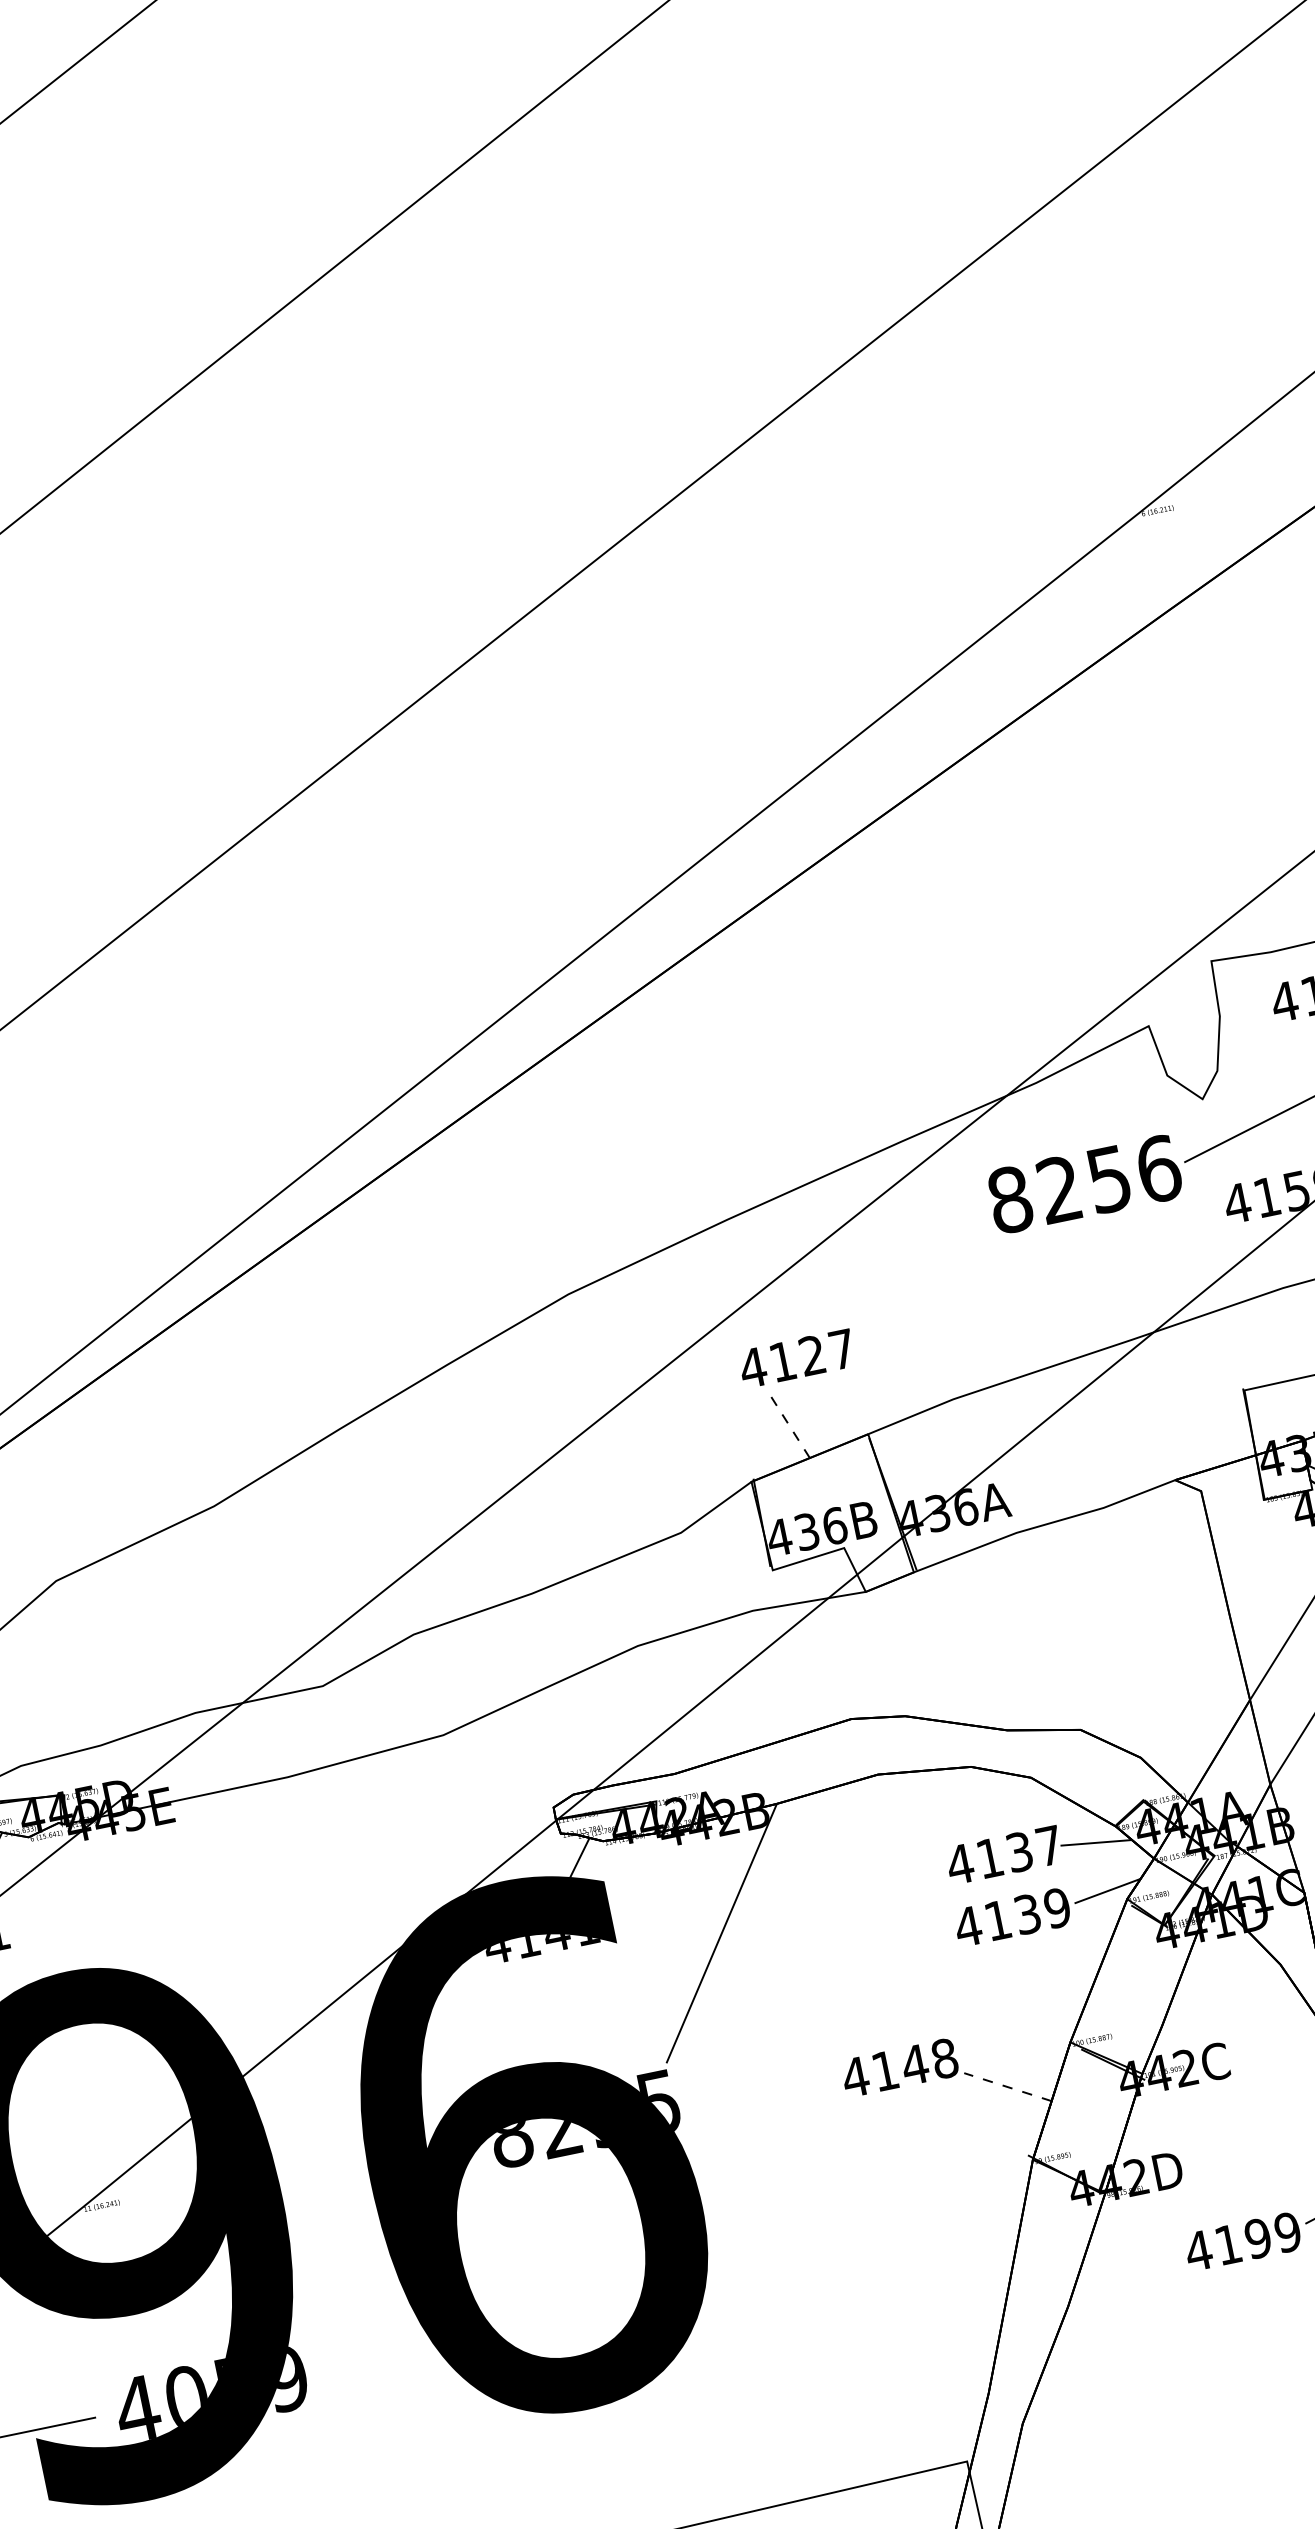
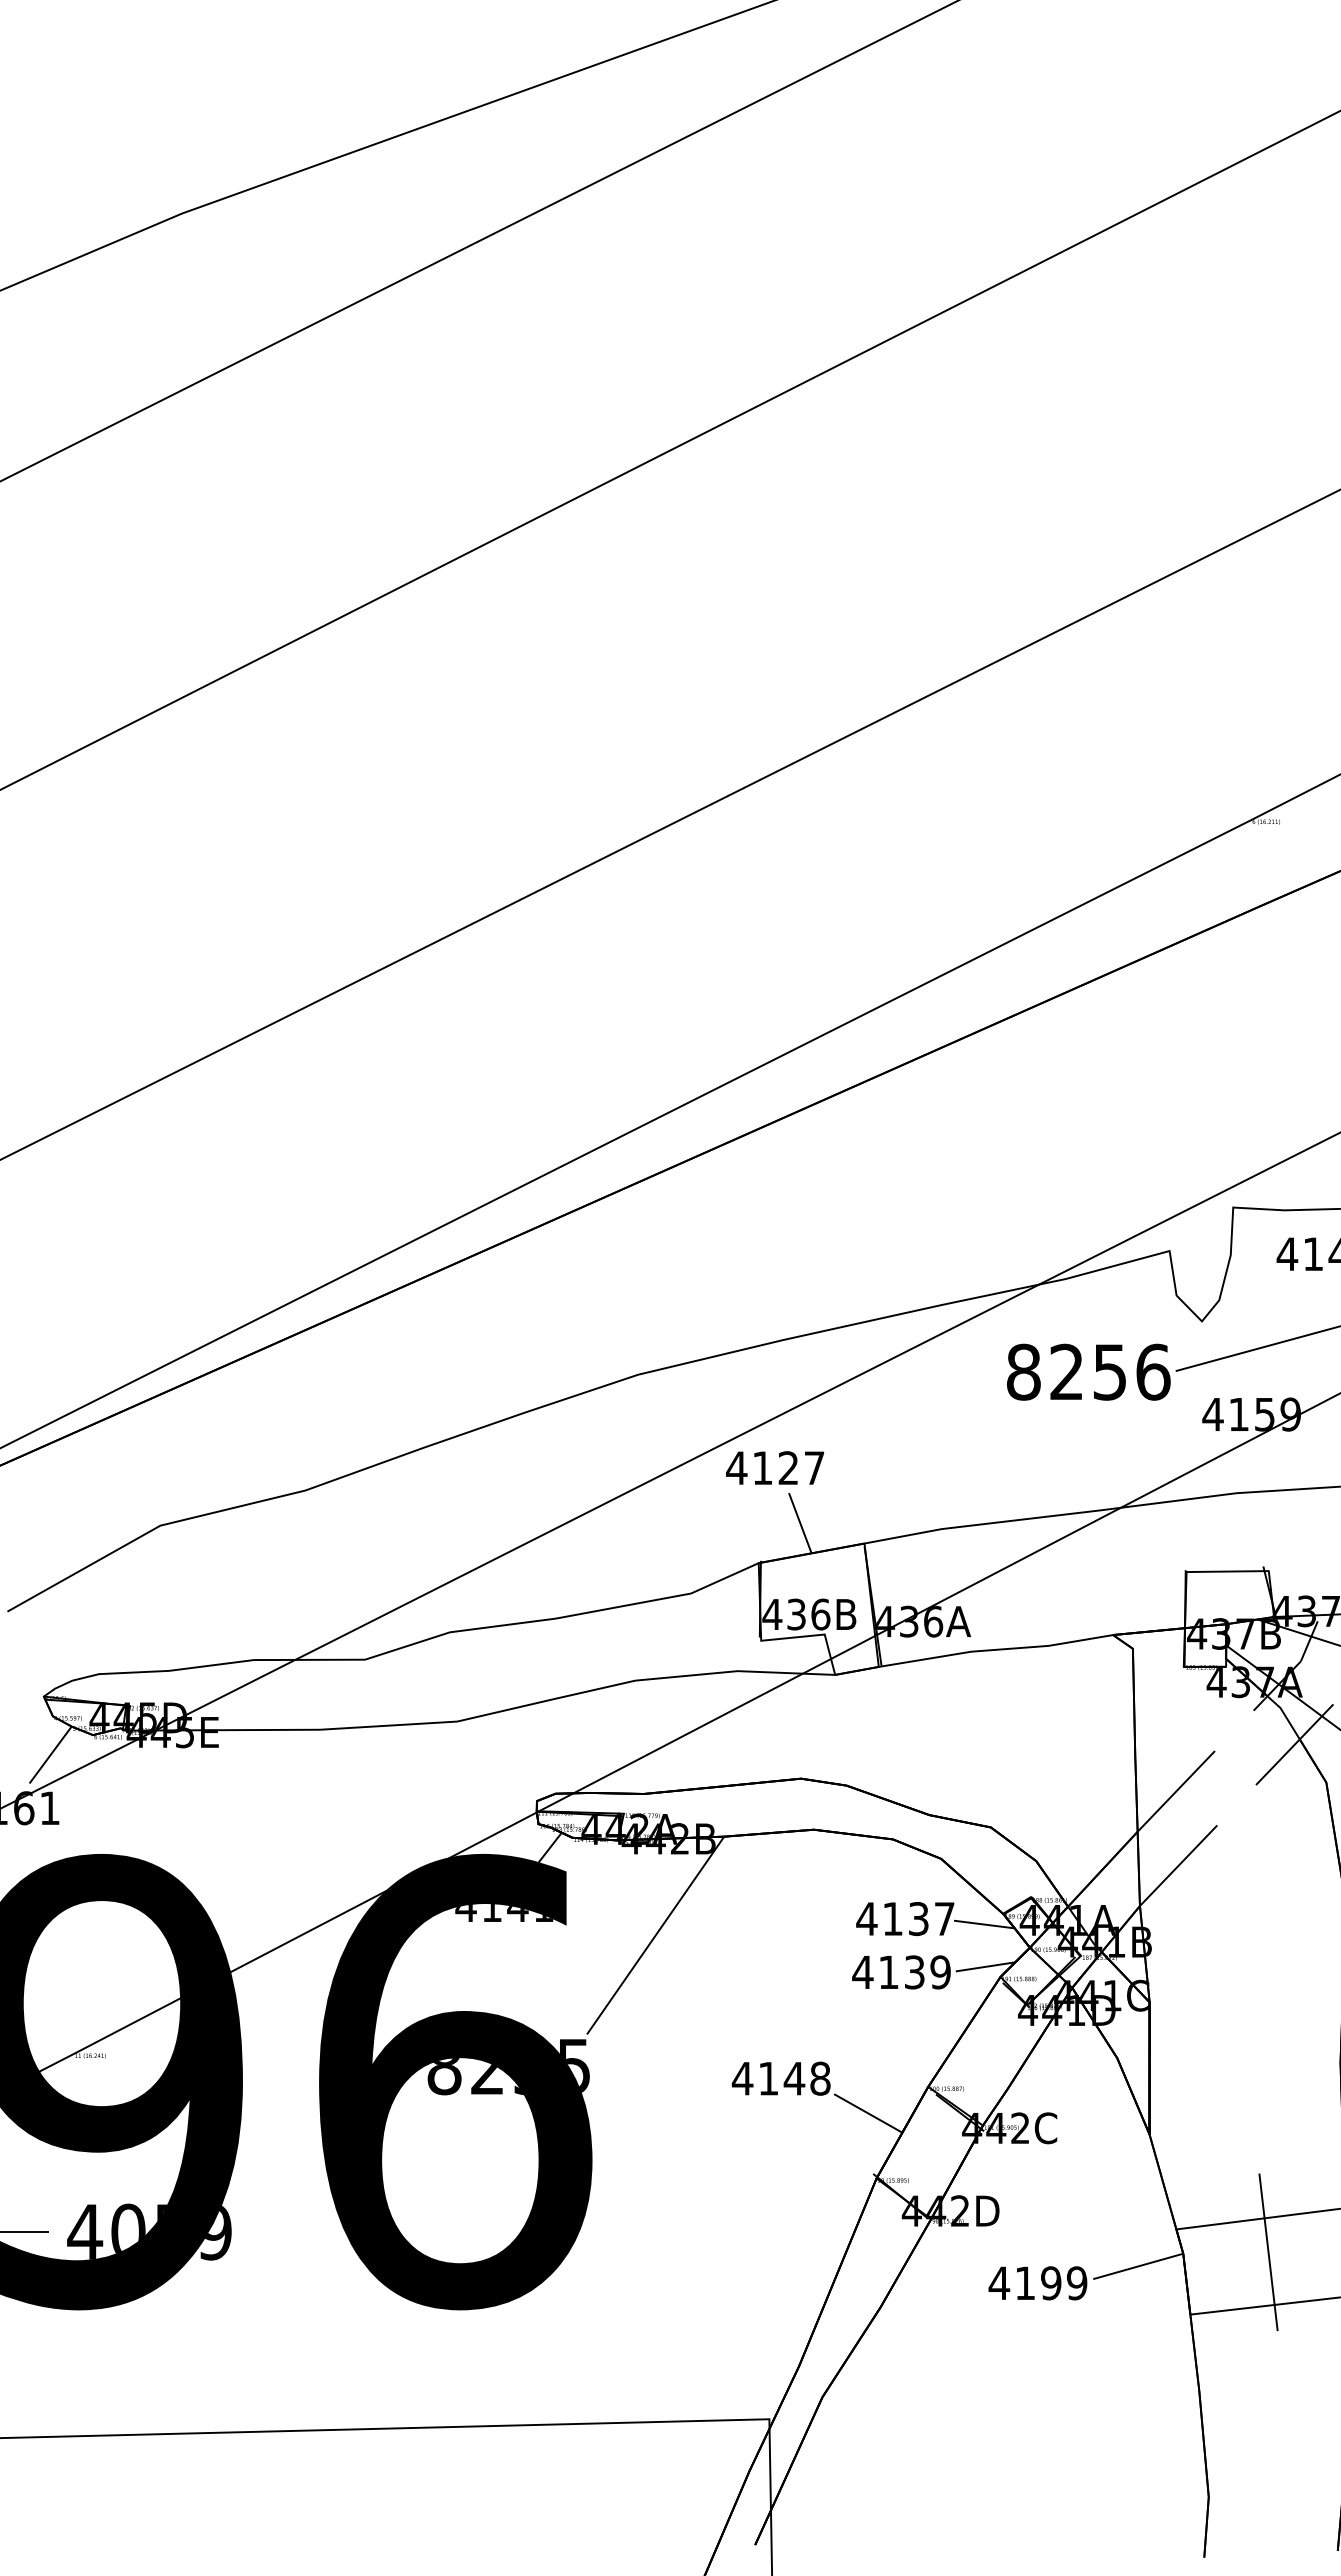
text: (797, 1357) -> (775, 1467), moved
line: (789, 1425) -> (800, 1522), dashed -> solid
line: (1007, 2087) -> (867, 2113), dashed -> solid

